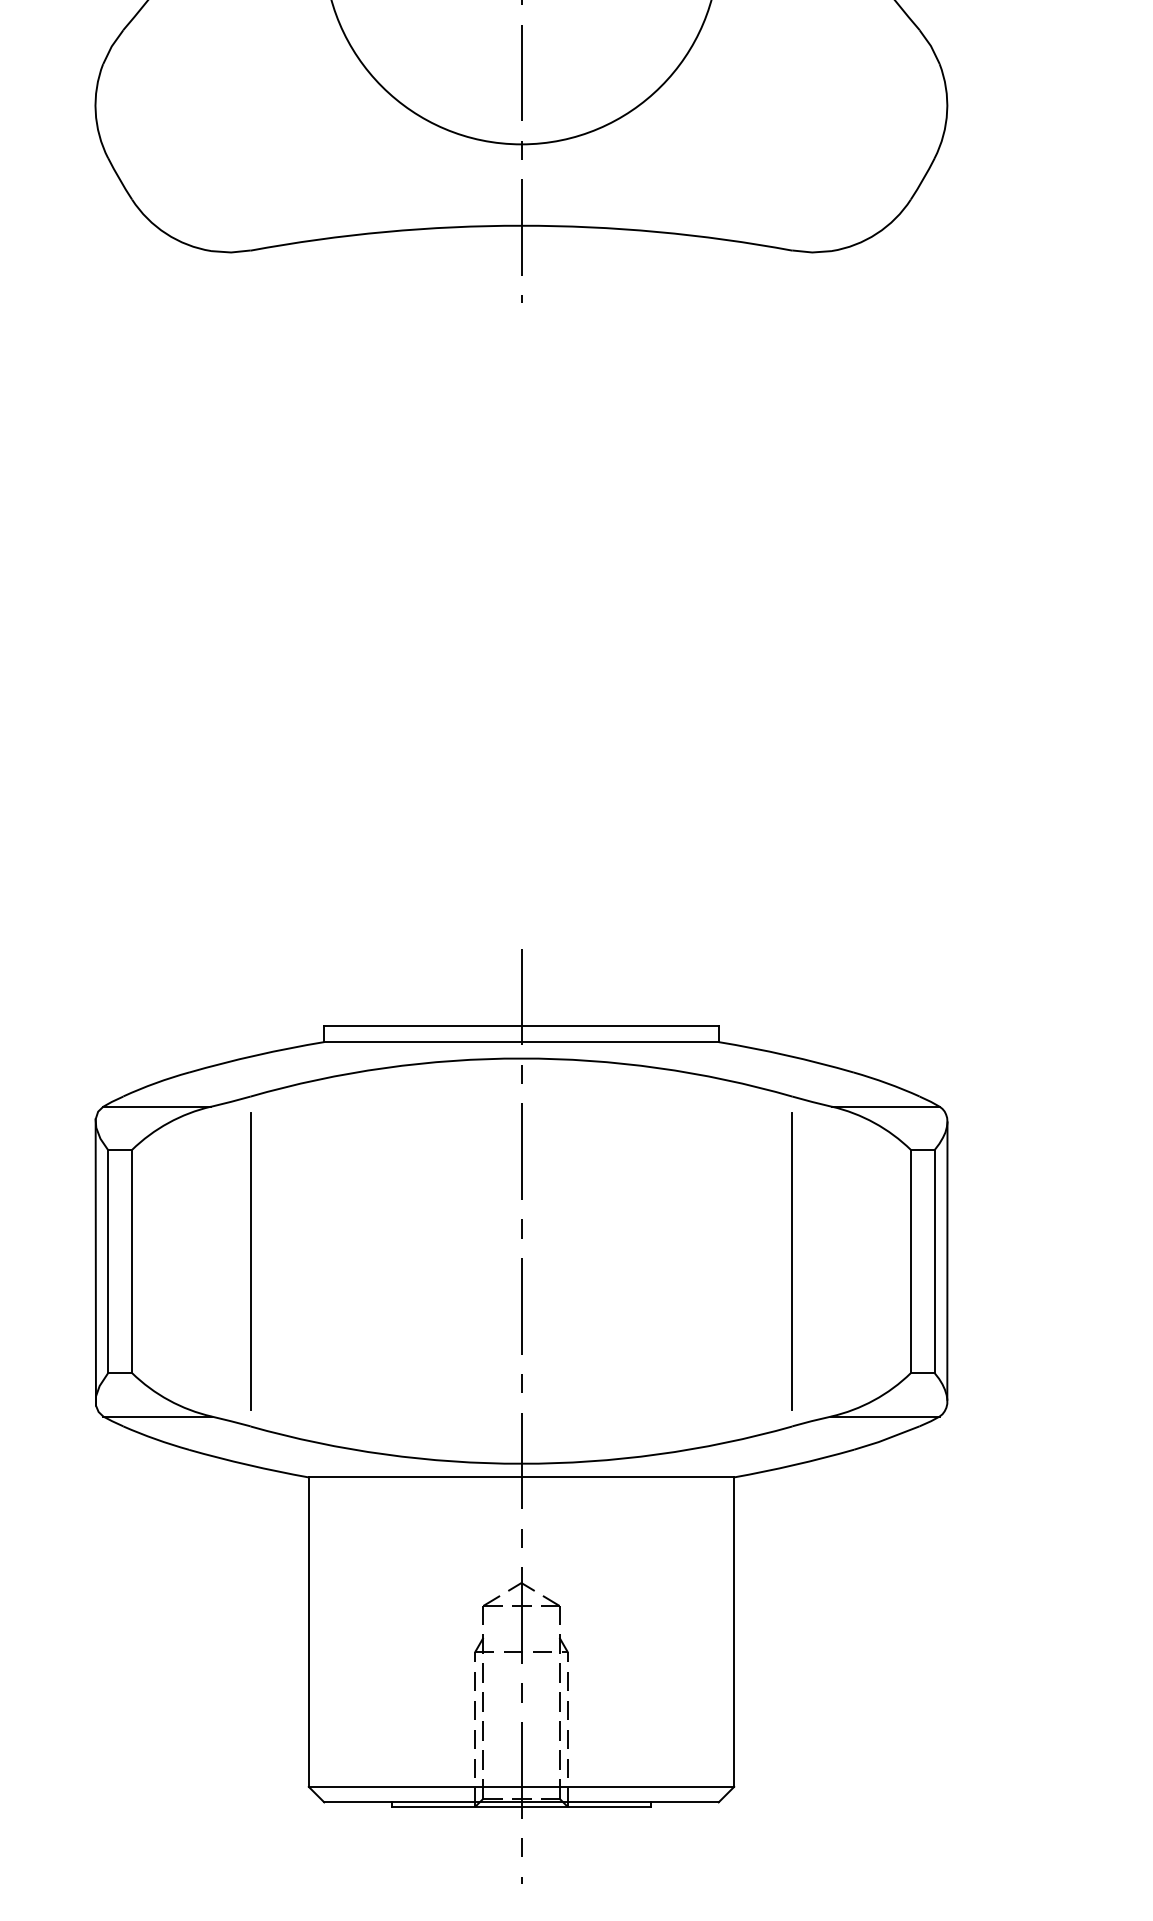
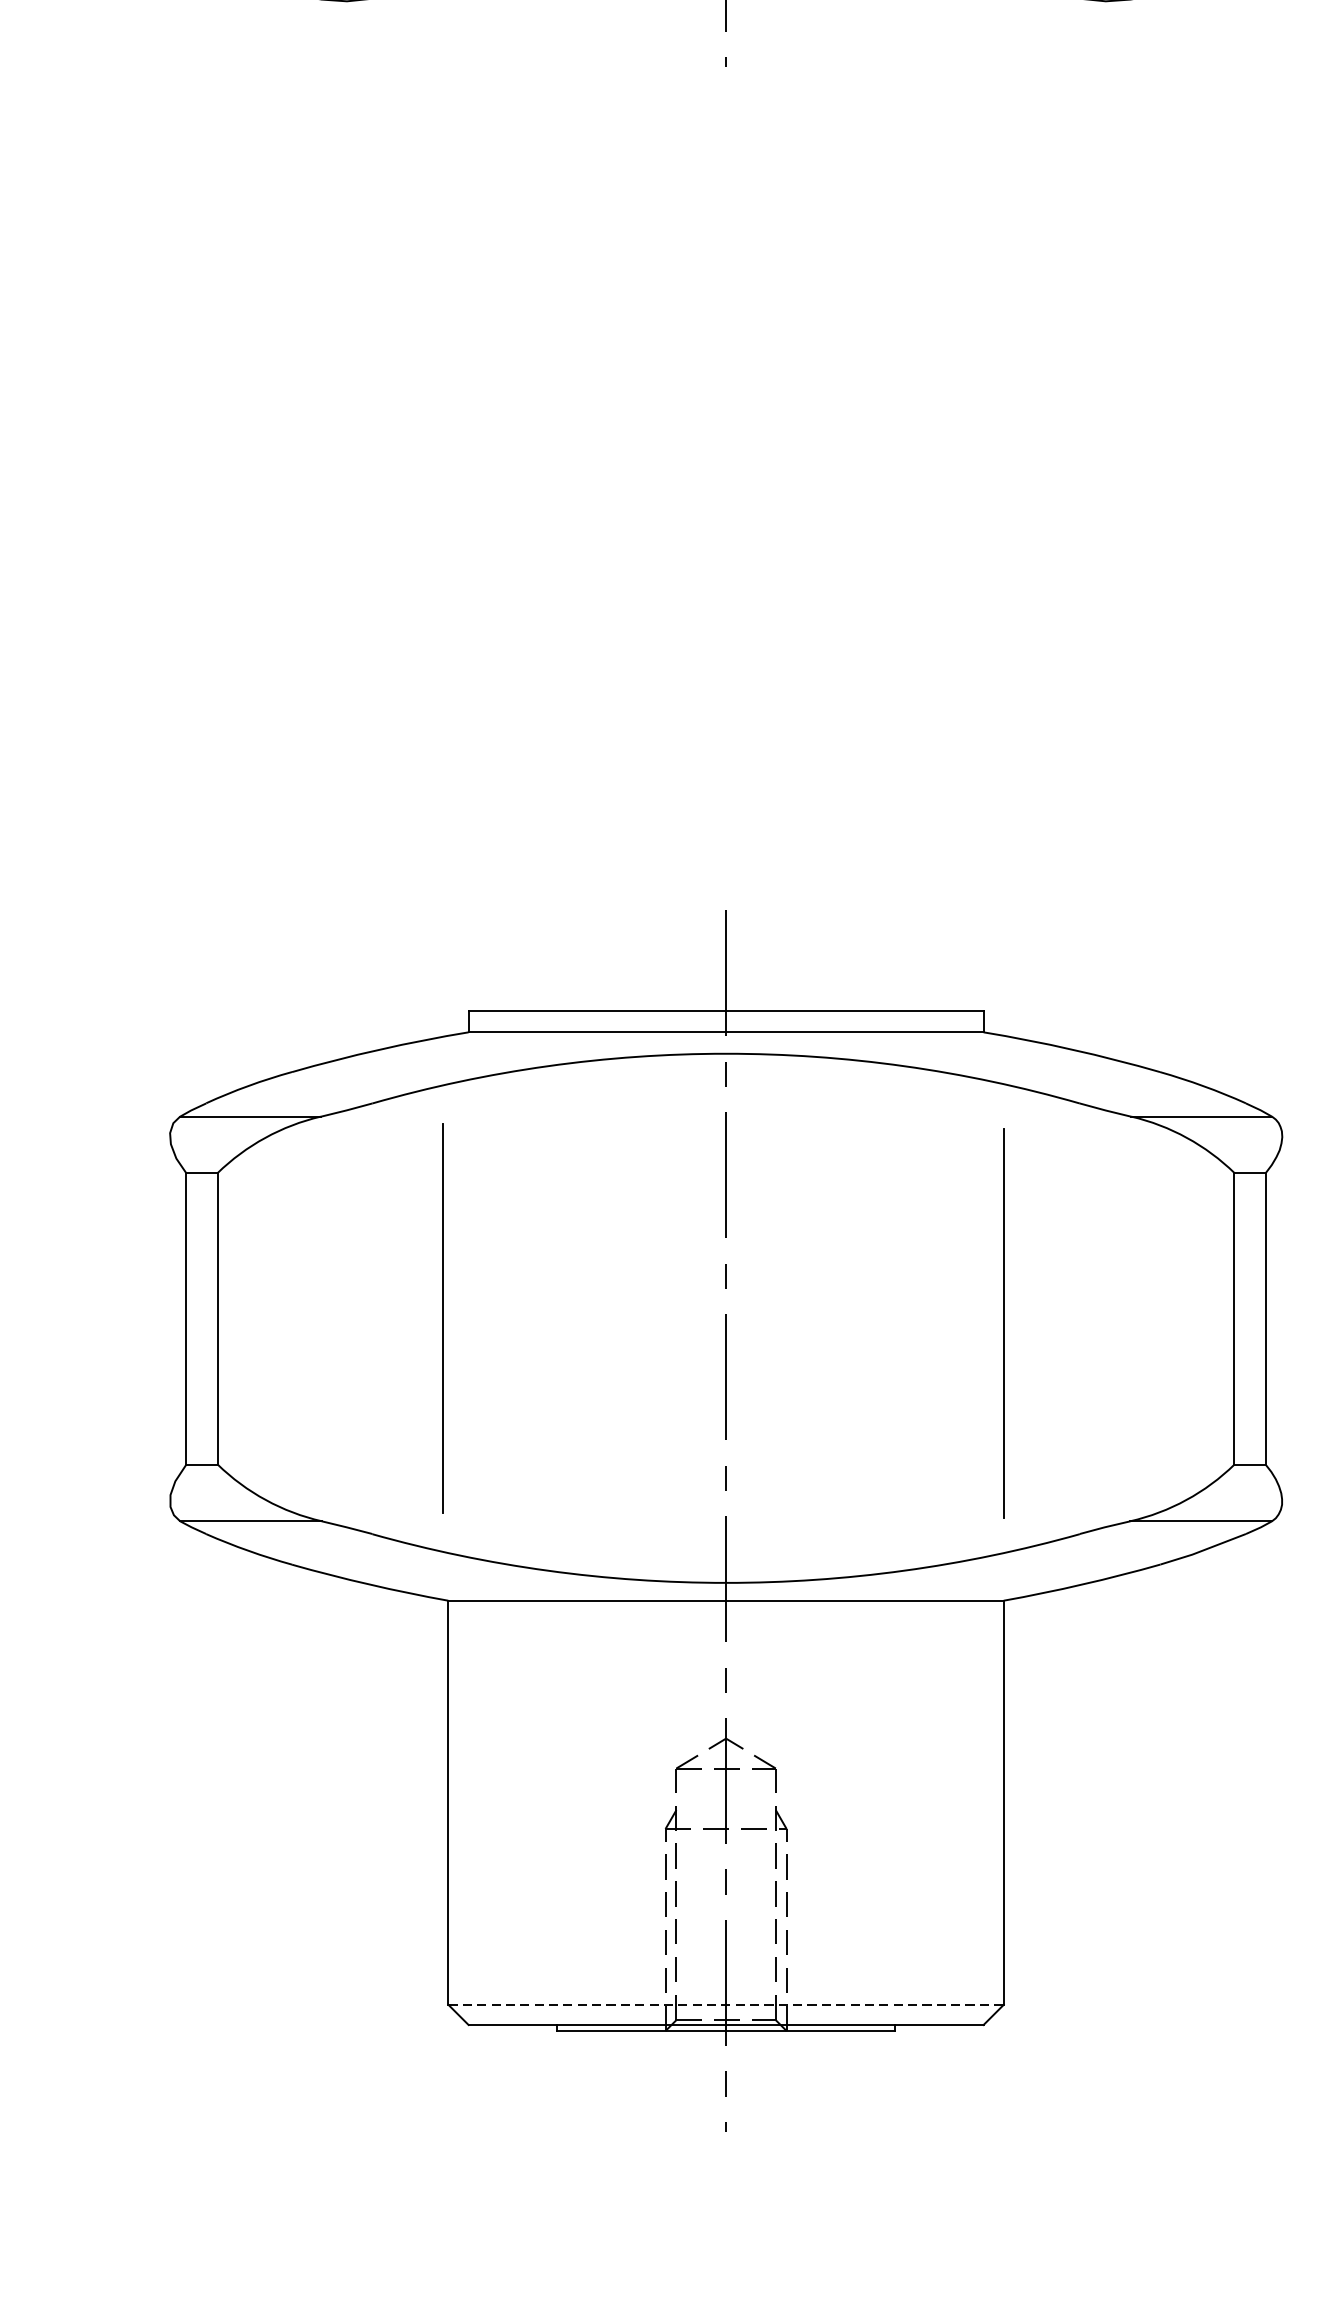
line: (947, 1260) -> (1282, 1317), removed
line: (250, 1261) -> (442, 1318), moved
line: (791, 1261) -> (1002, 1324), moved
line: (95, 1262) -> (169, 1320), removed
line: (521, 1786) -> (726, 2004), solid -> dashed

